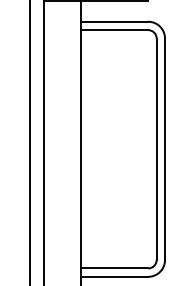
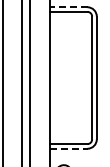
line: (113, 22) -> (68, 7), solid -> dashed
line: (113, 276) -> (68, 148), solid -> dashed

